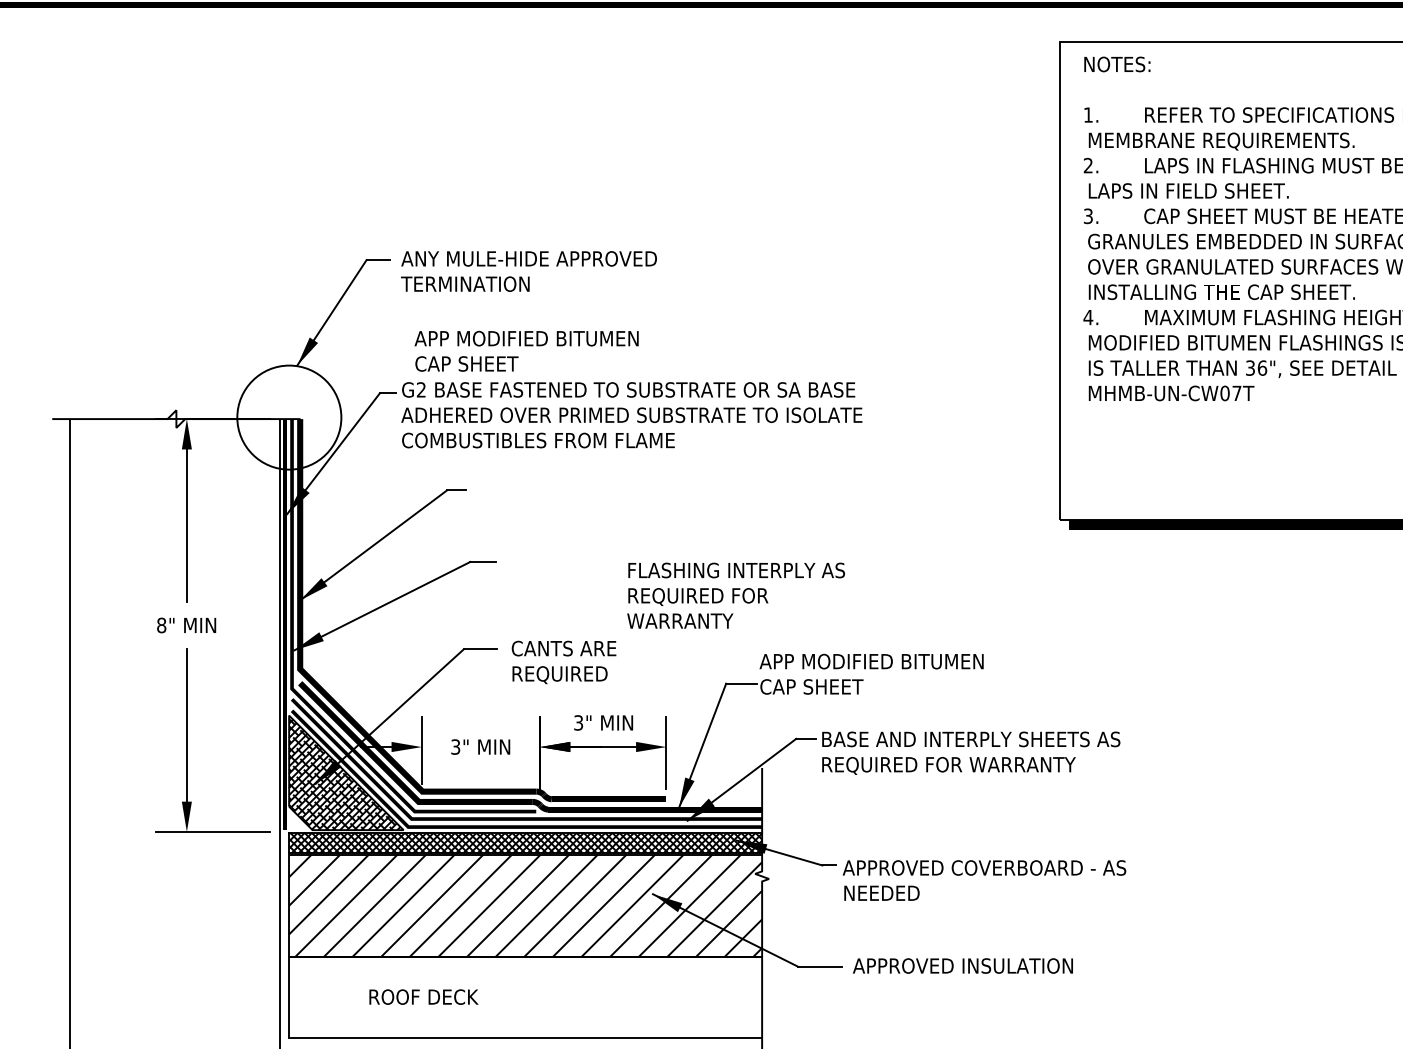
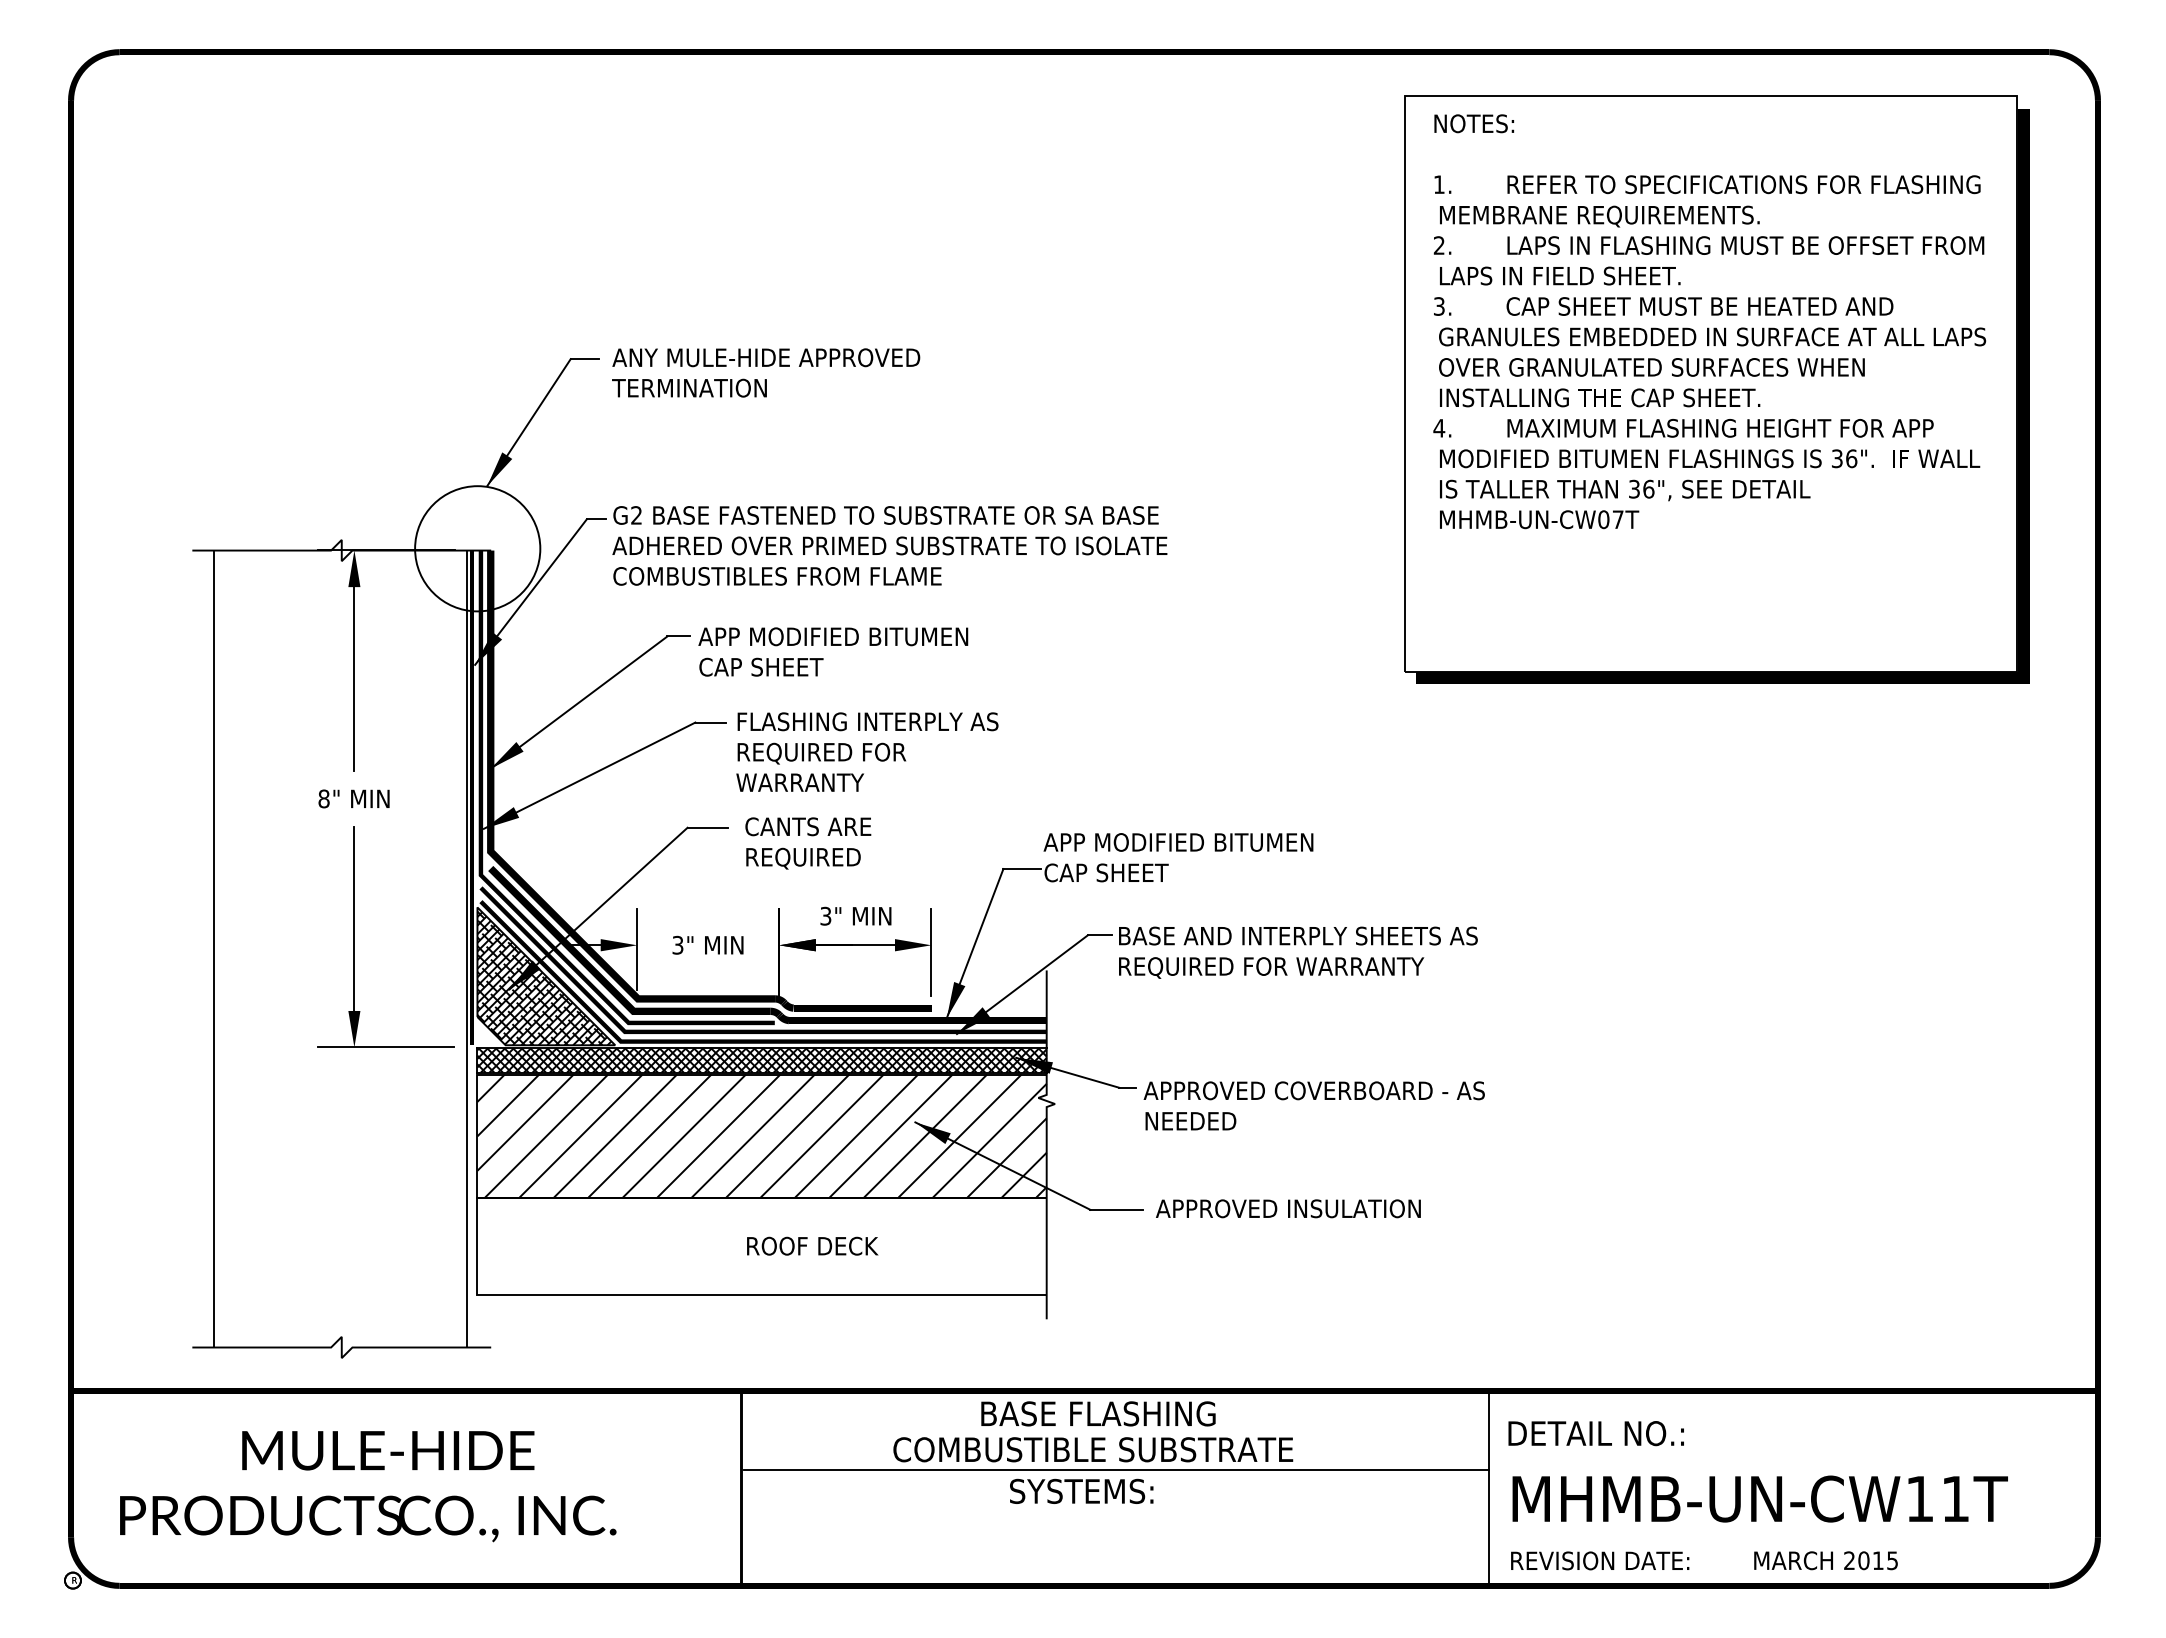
text: (526, 350) -> (833, 651), moved
text: (736, 595) -> (867, 751), moved
text: (423, 996) -> (812, 1245), moved

